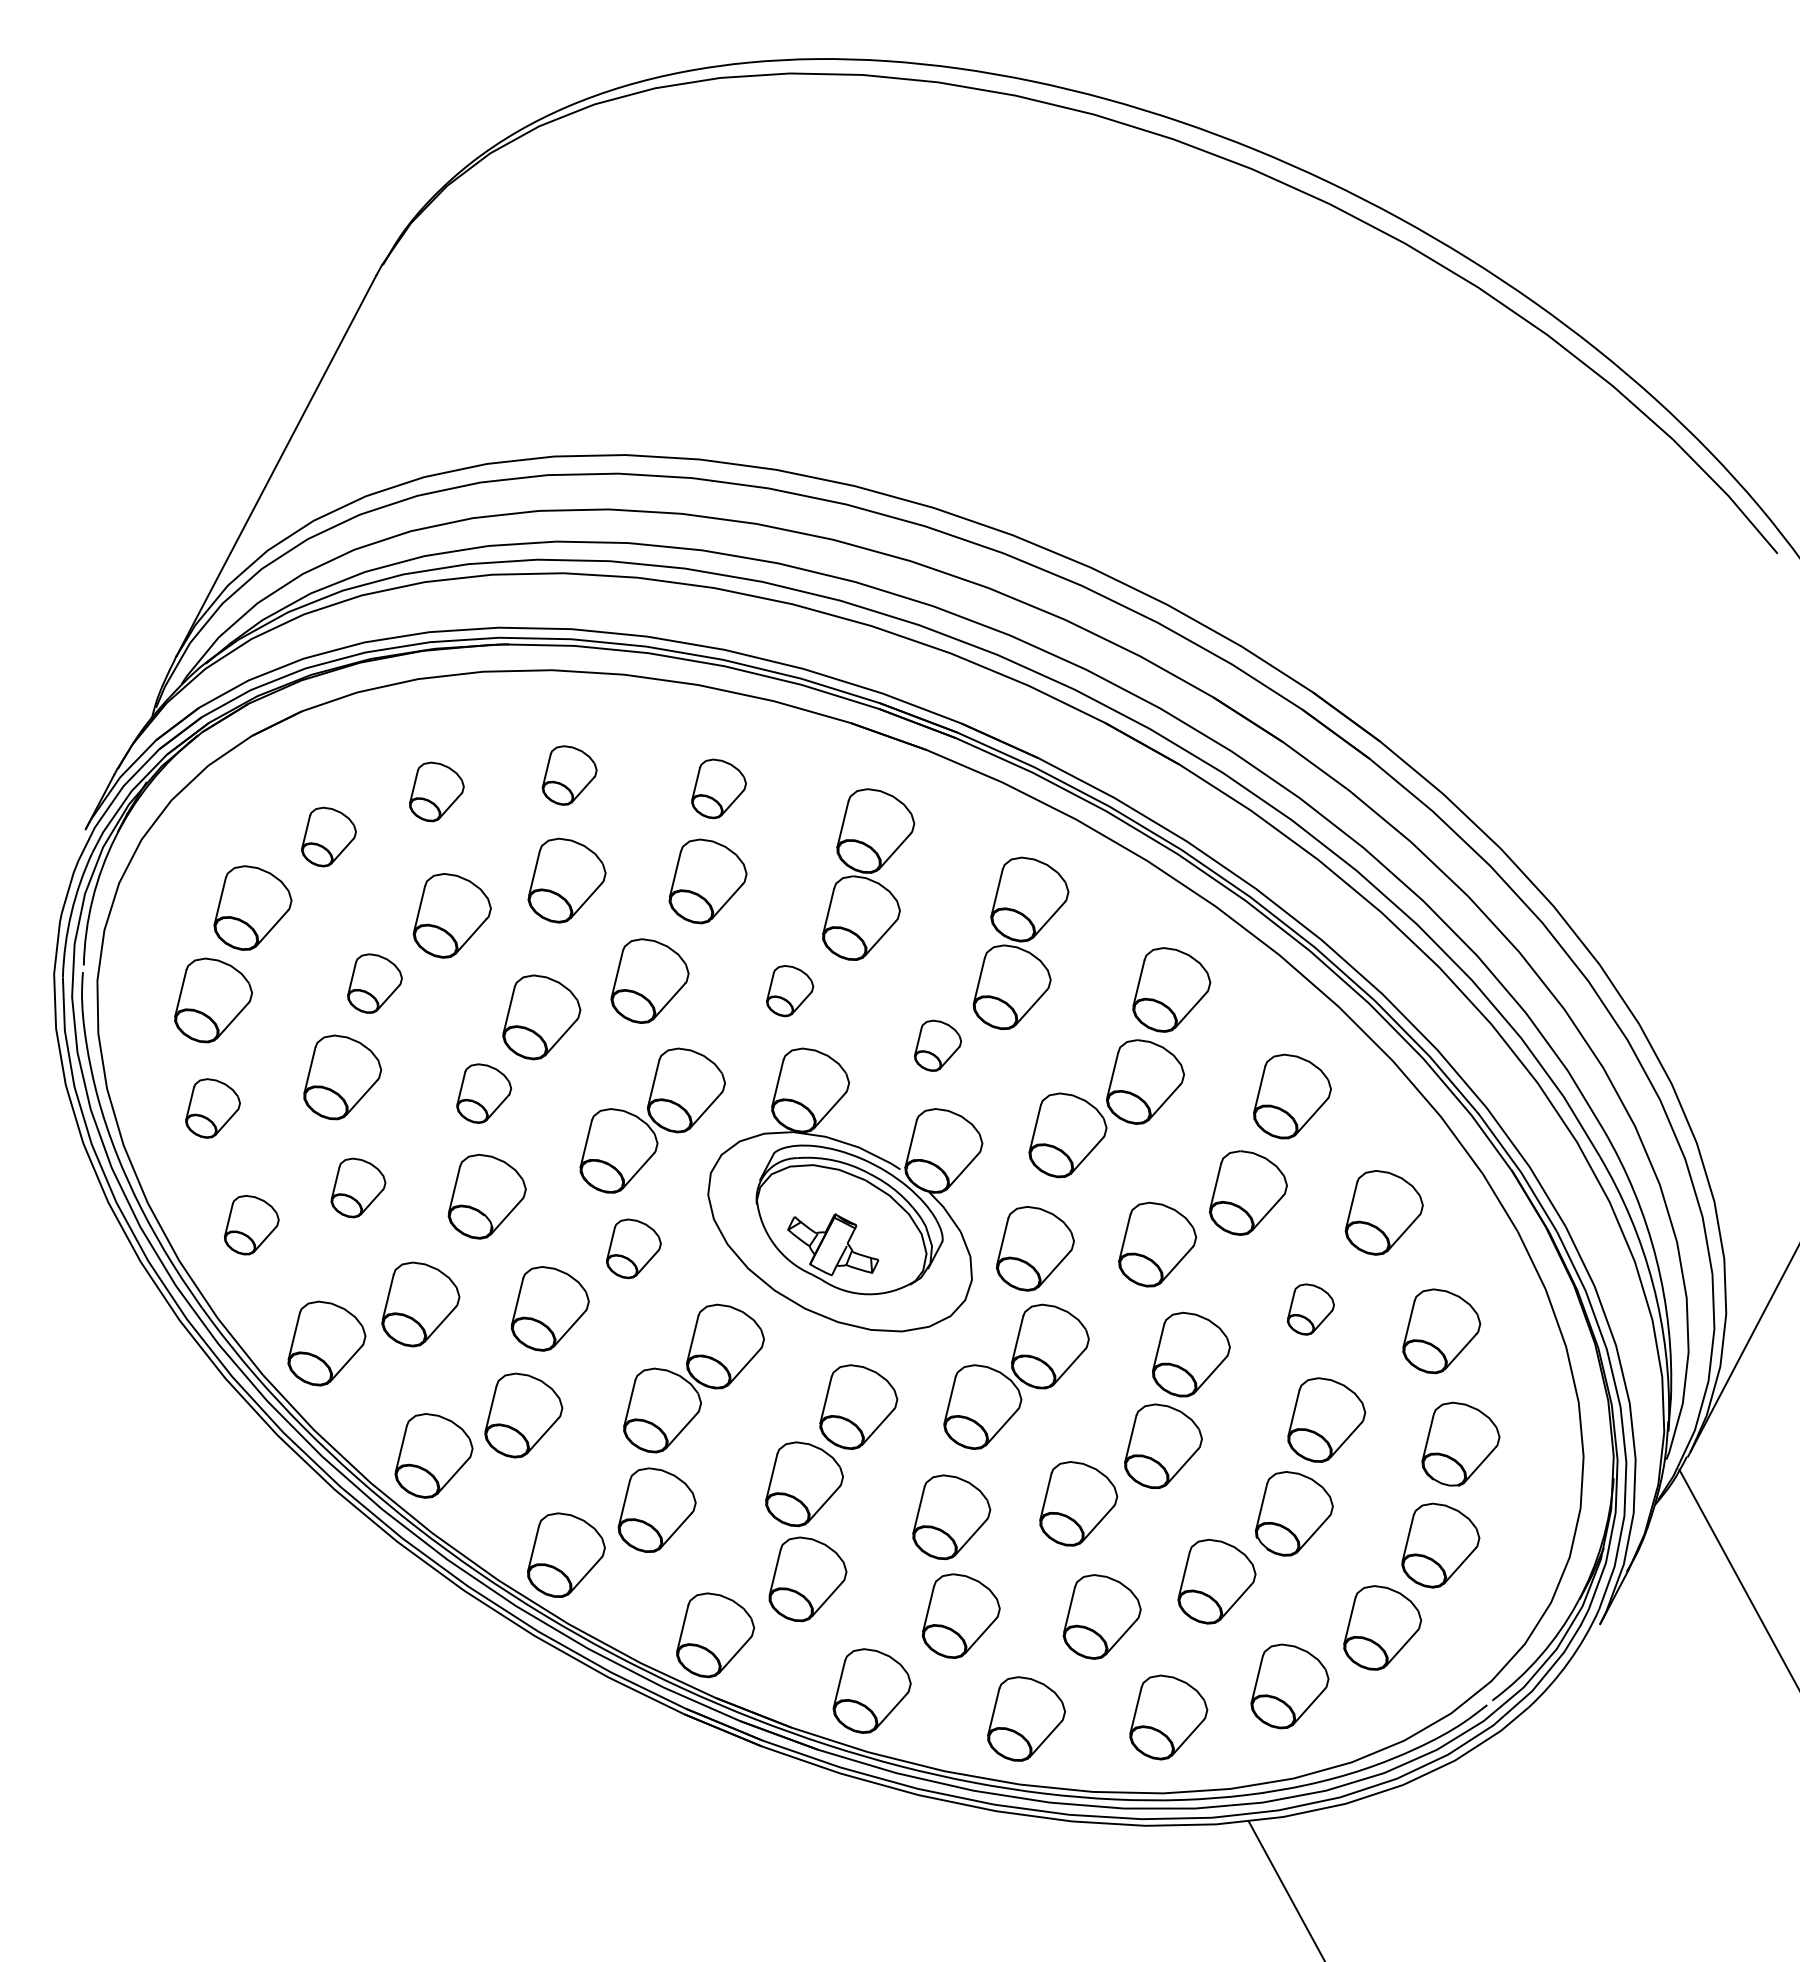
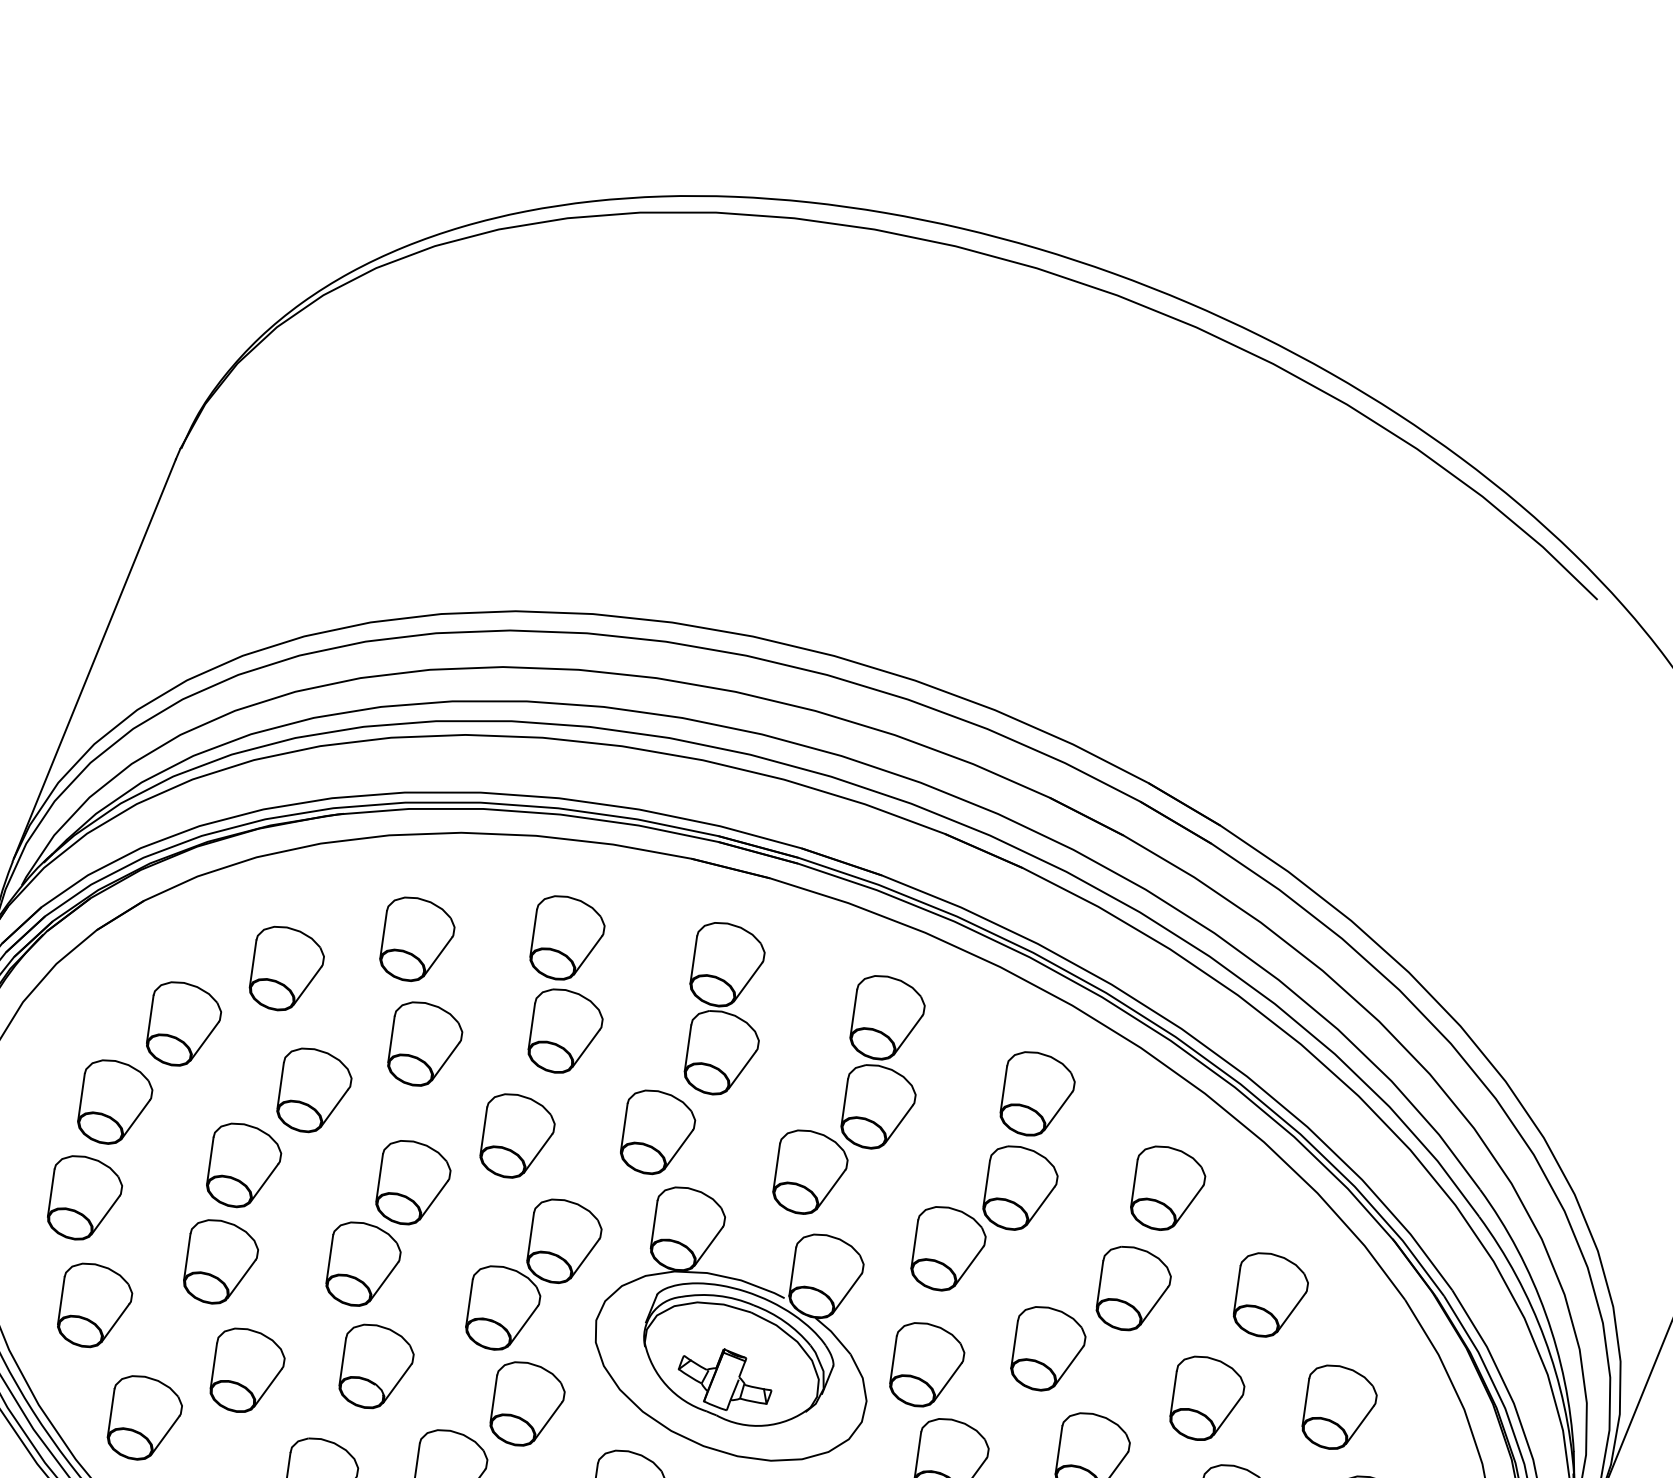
part: (569, 775) -> (416, 938), size x1.43
part: (718, 788) -> (566, 936), size x1.43
part: (436, 791) -> (285, 967), size x1.43
part: (328, 836) -> (182, 1022), size x1.43
part: (374, 983) -> (243, 1164), size x1.43
part: (789, 990) -> (656, 1130), size x1.67
part: (937, 1045) -> (809, 1171), size x1.67
part: (483, 1093) -> (362, 1263), size x1.43
part: (212, 1108) -> (93, 1304), size x1.43
part: (358, 1187) -> (247, 1369), size x1.43
part: (251, 1224) -> (144, 1416), size x1.43
part: (633, 1248) -> (526, 1402), size x1.43
part: (1310, 1309) -> (1206, 1397), size x1.67

